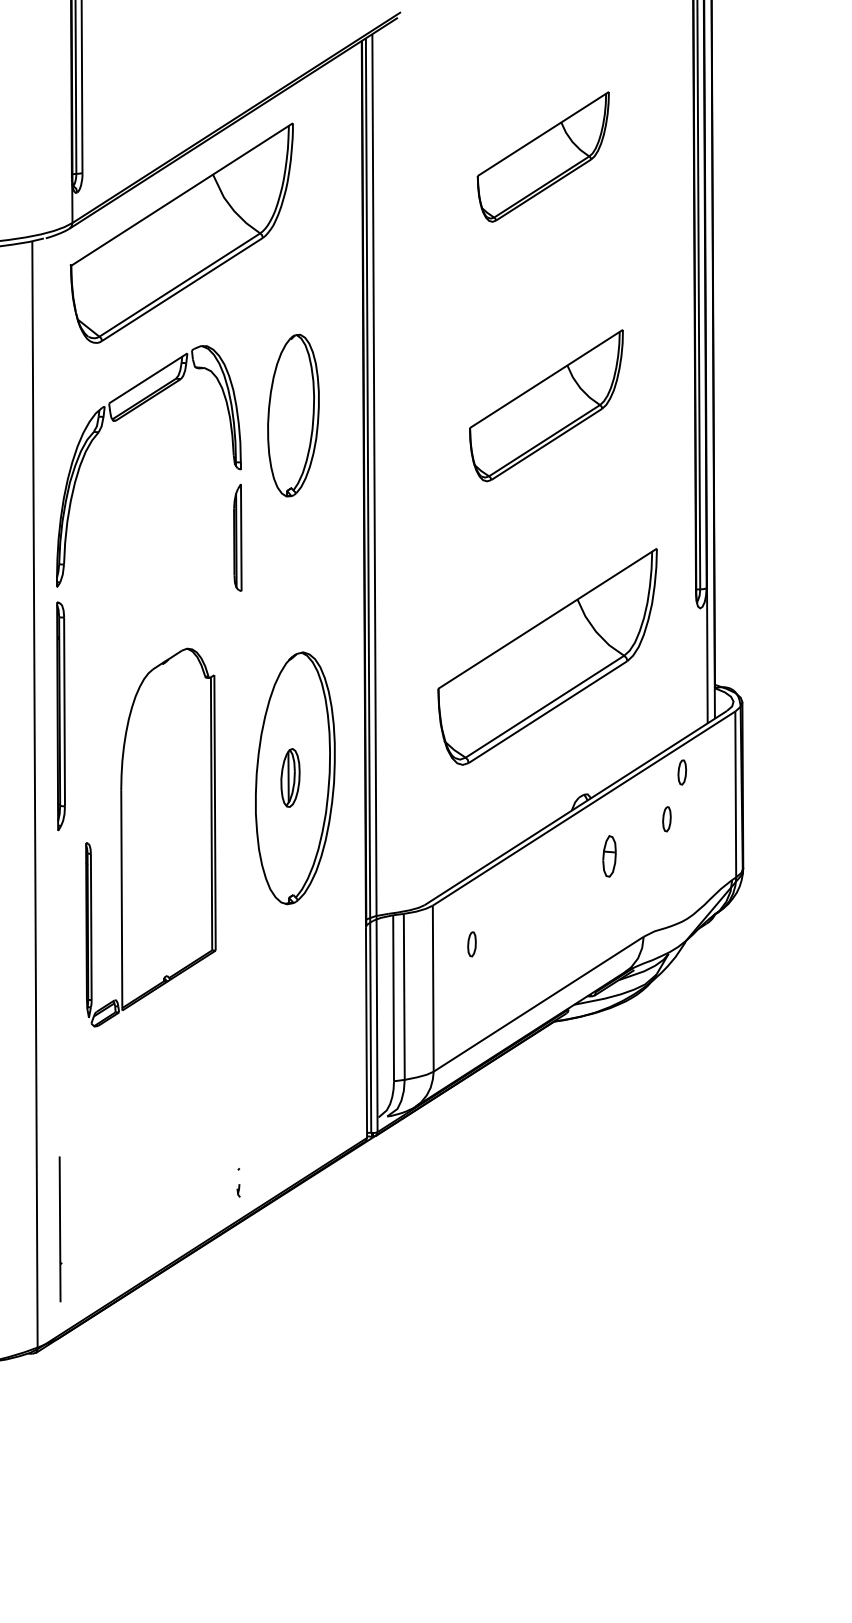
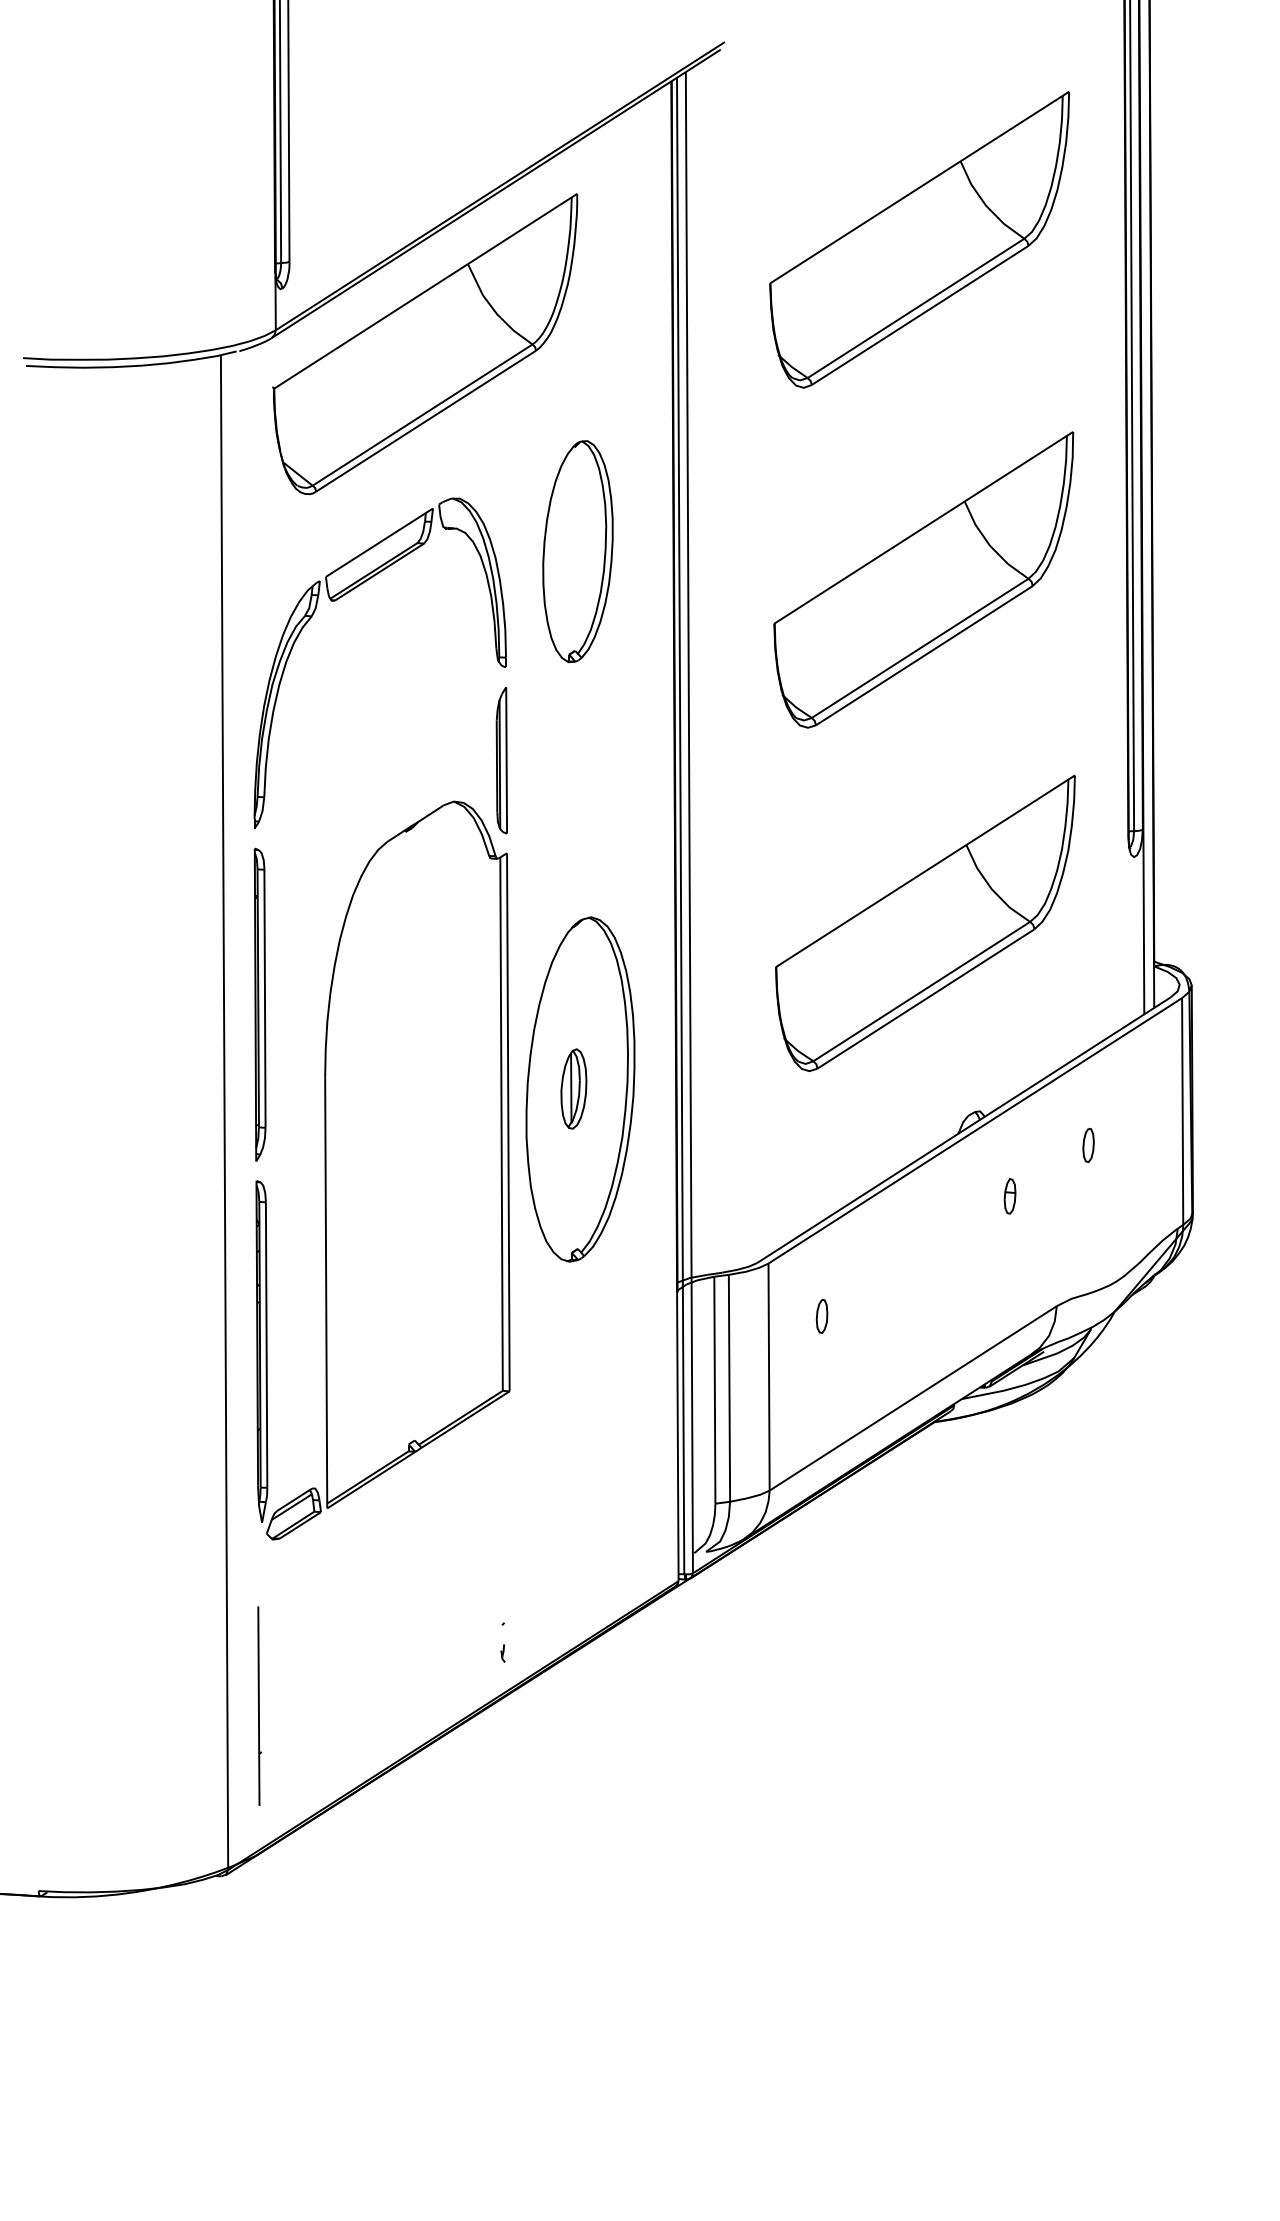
part: (543, 156) -> (919, 239), size x1.67
part: (546, 405) -> (923, 579), size x1.43
part: (293, 415) -> (577, 551), moved
part: (682, 772) -> (1109, 1081), removed
part: (150, 837) -> (382, 1170), size x1.43
part: (609, 856) -> (1009, 1196), size x0.62

